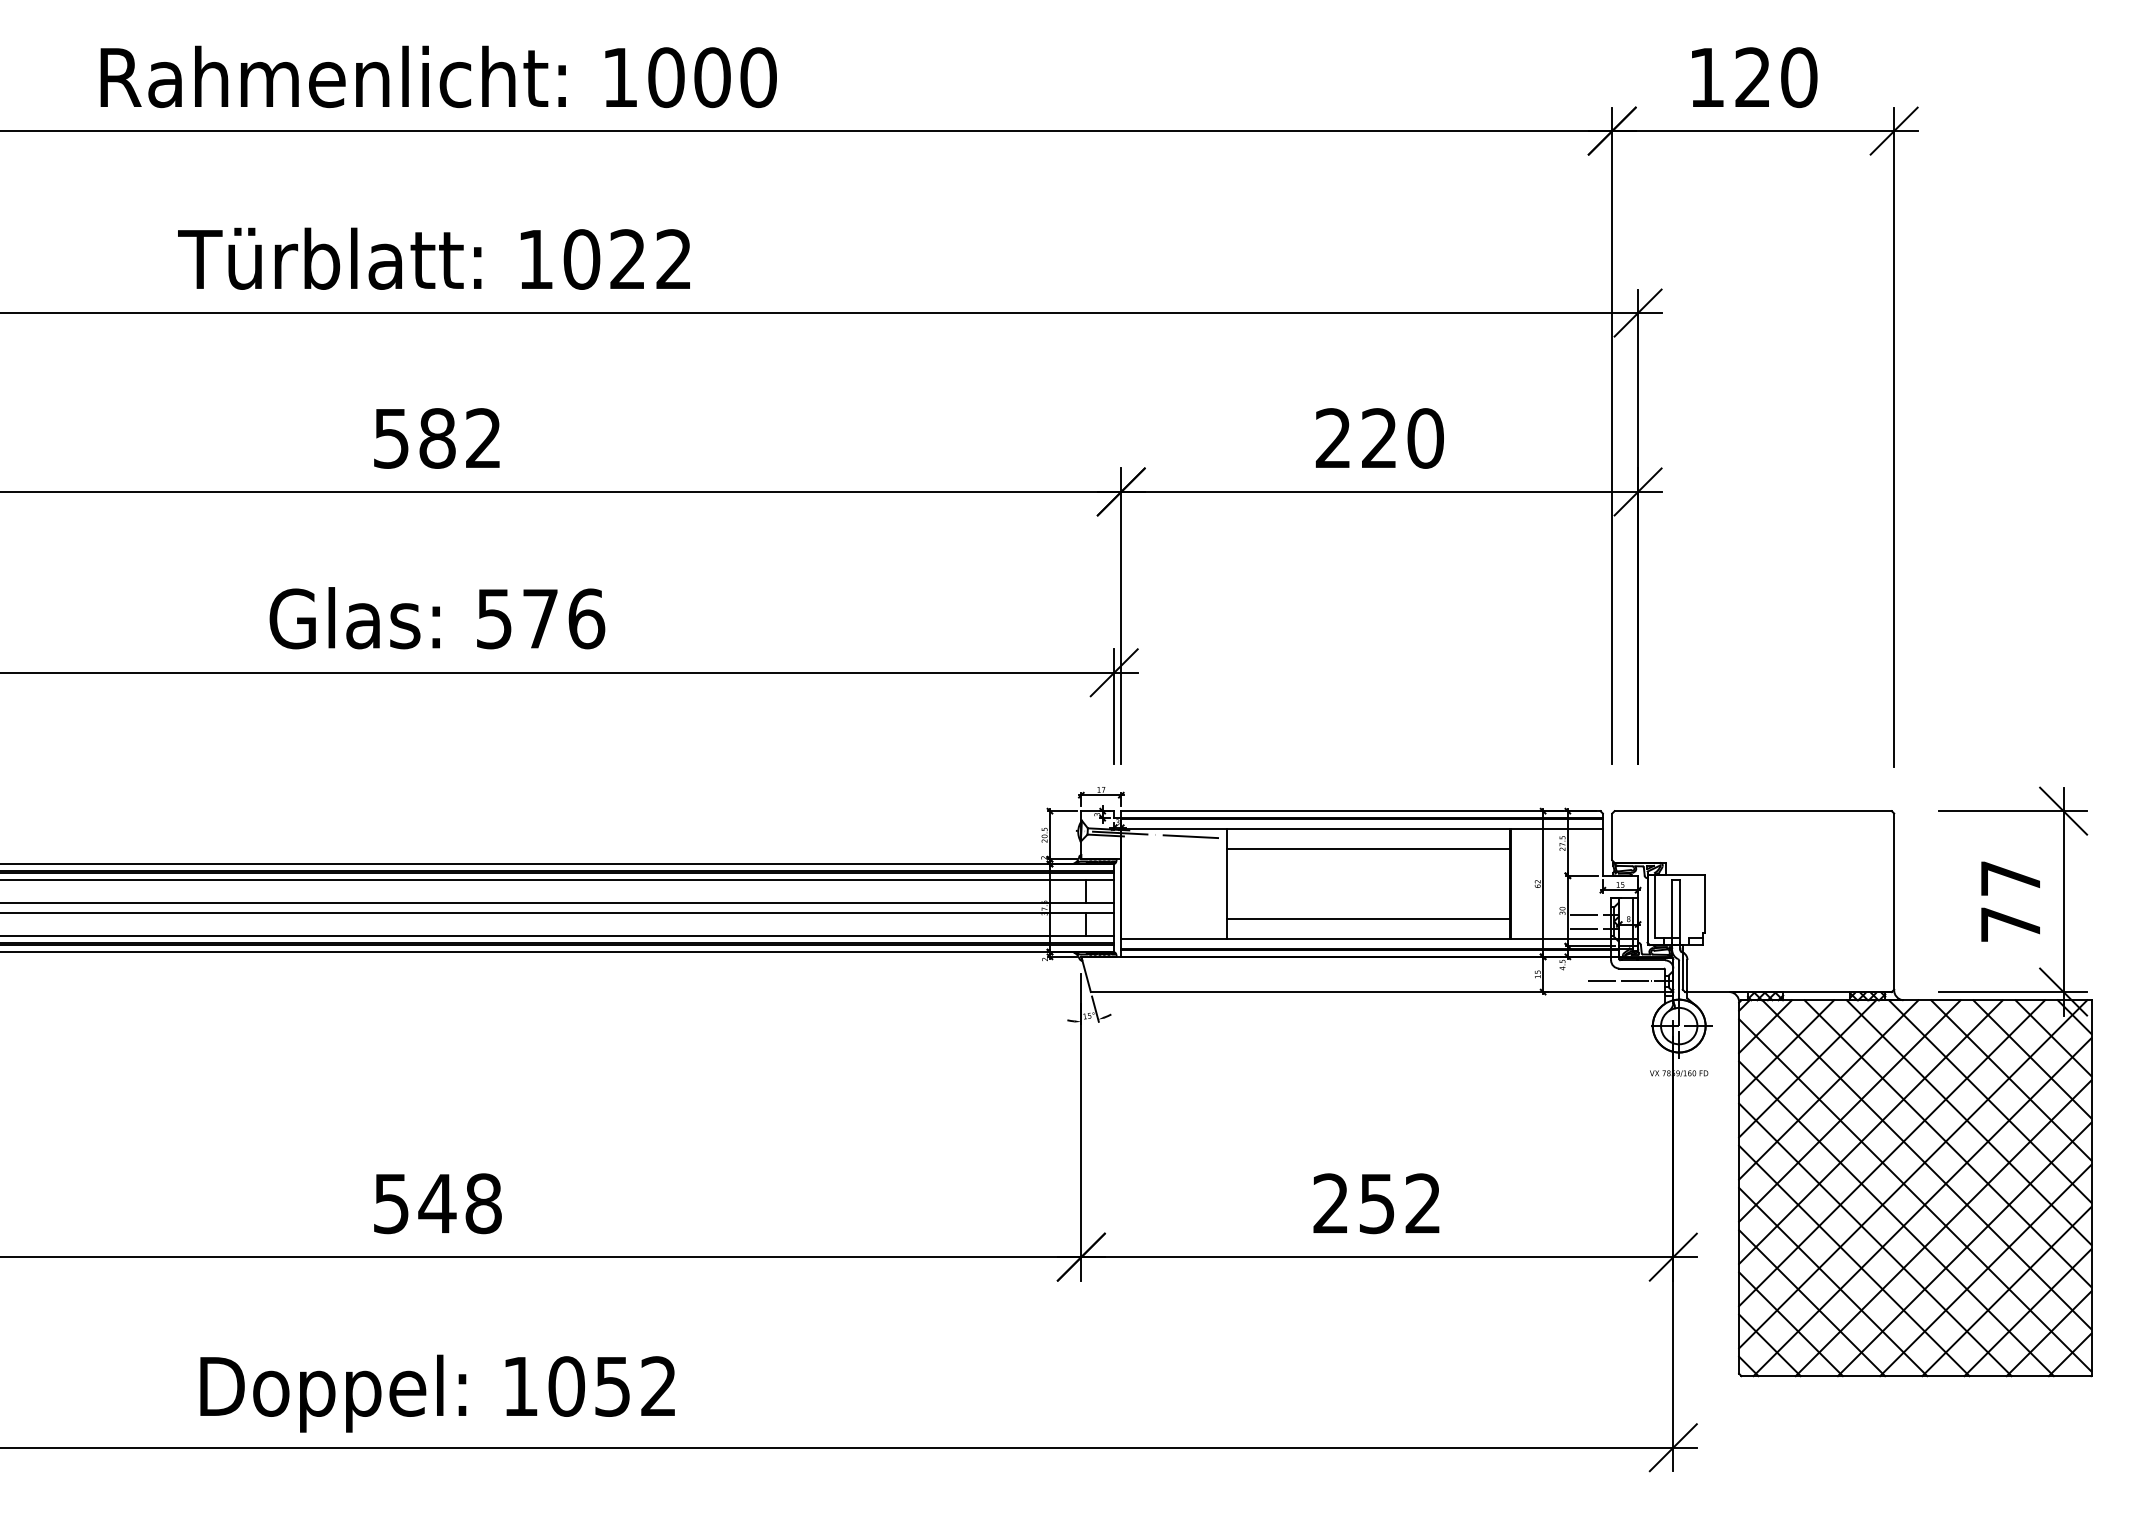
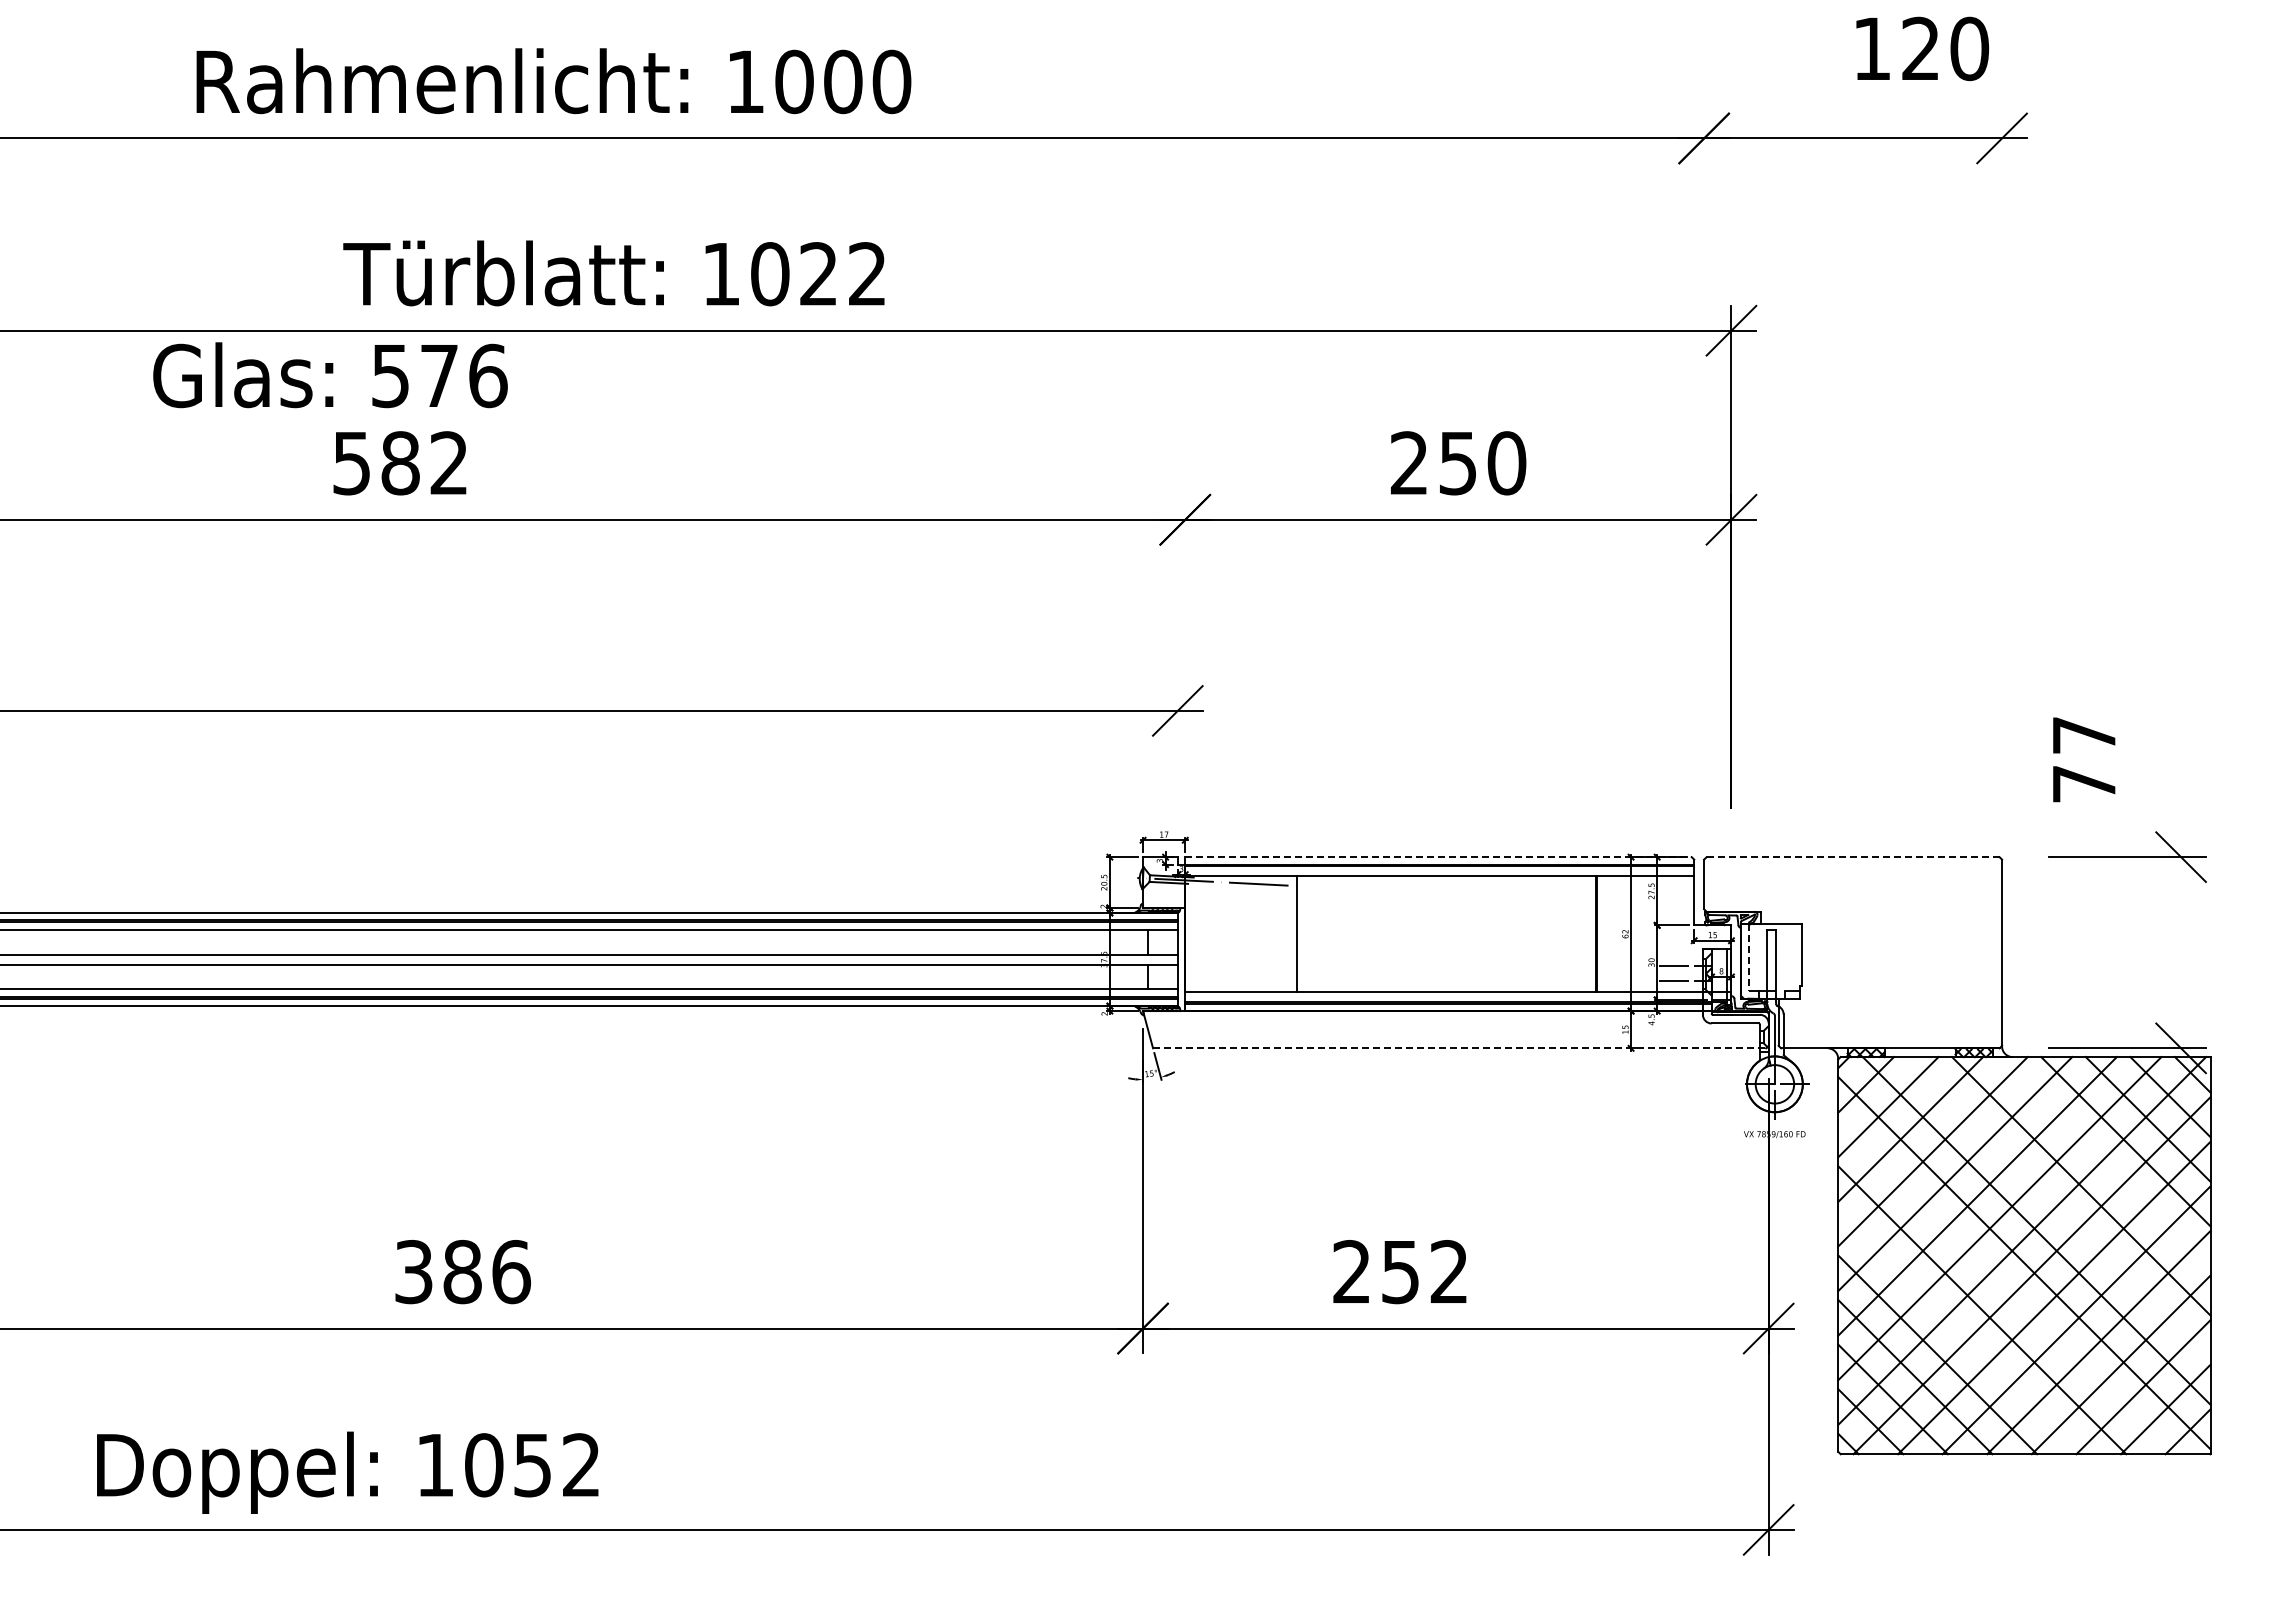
text: (438, 77) -> (553, 81), moved
text: (1754, 77) -> (1922, 48), moved
text: (433, 258) -> (613, 273), moved
line: (1612, 435) -> (1704, 460), removed
line: (1894, 436) -> (2002, 461), removed
text: (436, 438) -> (399, 463), moved
text: (1378, 438) -> (1457, 463), 220 -> 250
line: (1121, 615) -> (1185, 650), removed
text: (437, 618) -> (330, 375), moved
line: (1113, 706) -> (1177, 746), removed
line: (1361, 811) -> (1439, 857), solid -> dashed
line: (1752, 811) -> (1852, 857), solid -> dashed
line: (1368, 848) -> (1446, 896), removed
text: (2010, 901) -> (2084, 759), moved
line: (2063, 901) -> (2181, 952), removed
line: (1654, 906) -> (1748, 957), solid -> dashed
line: (1368, 919) -> (1446, 971), removed
line: (1630, 981) -> (1723, 1037), removed
line: (1380, 992) -> (1459, 1048), solid -> dashed
line: (1990, 1101) -> (2103, 1164), removed
line: (1947, 1143) -> (2058, 1208), removed
text: (437, 1203) -> (462, 1271), 548 -> 386
text: (1376, 1204) -> (1399, 1272), moved
line: (1896, 1218) -> (2004, 1287), removed
line: (1853, 1260) -> (1959, 1332), removed
text: (437, 1393) -> (347, 1472), moved

